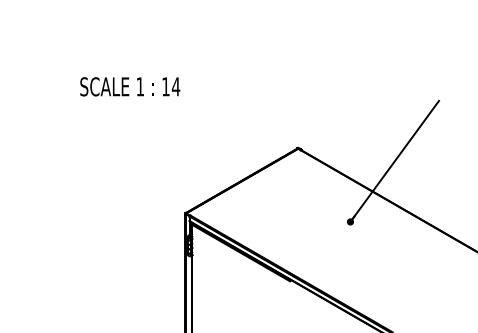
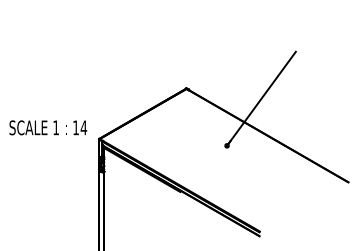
text: (130, 86) -> (48, 127), moved

